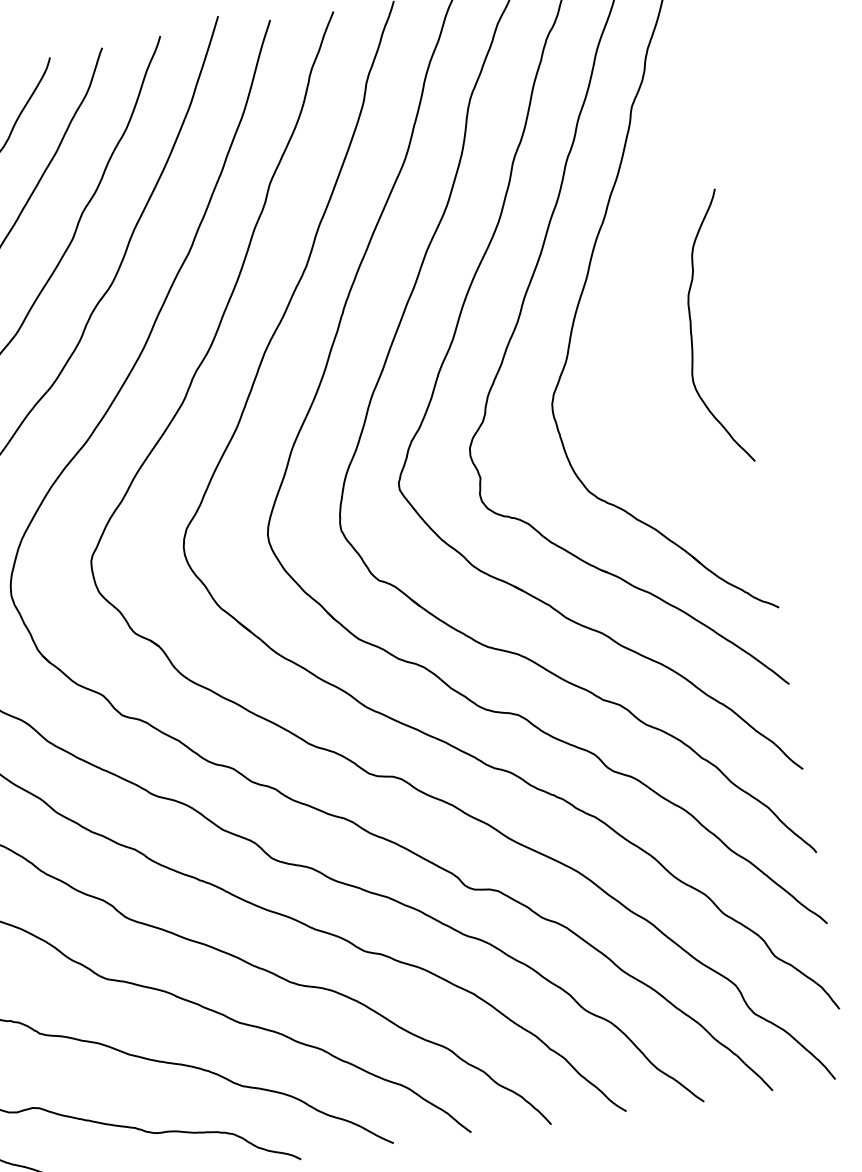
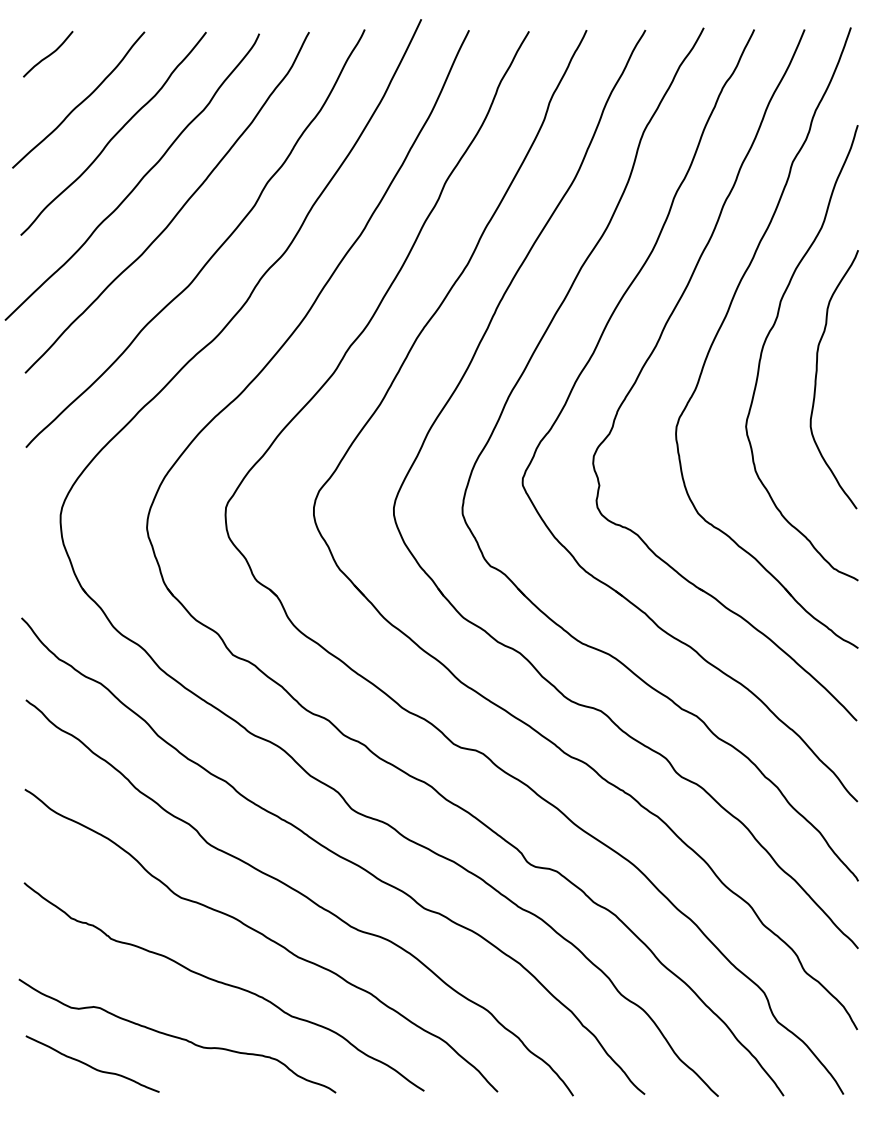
curve: (634, 294) -> (768, 336), added

